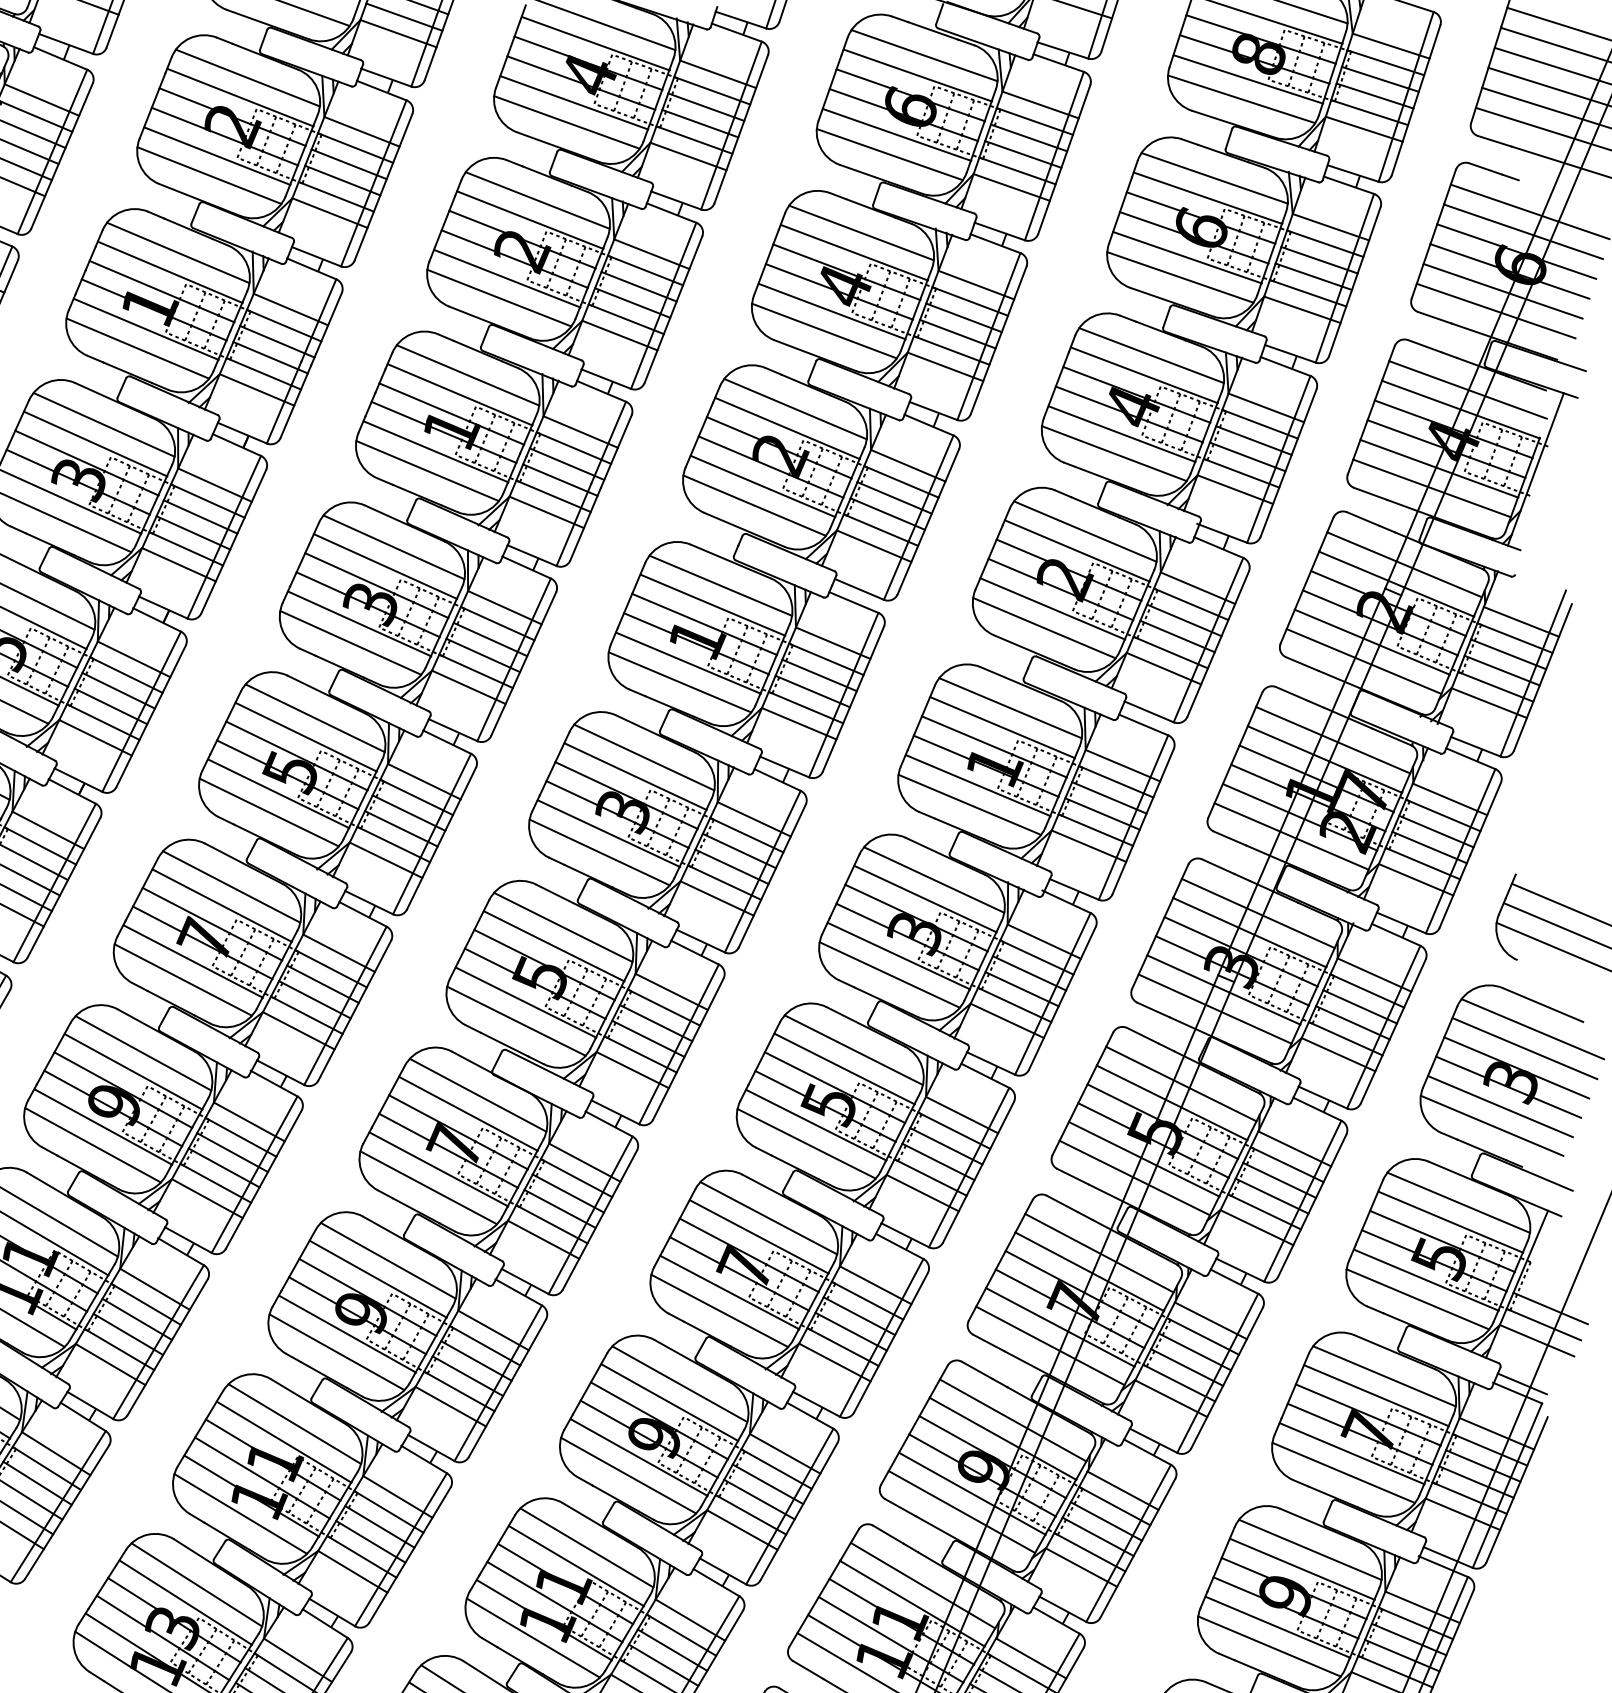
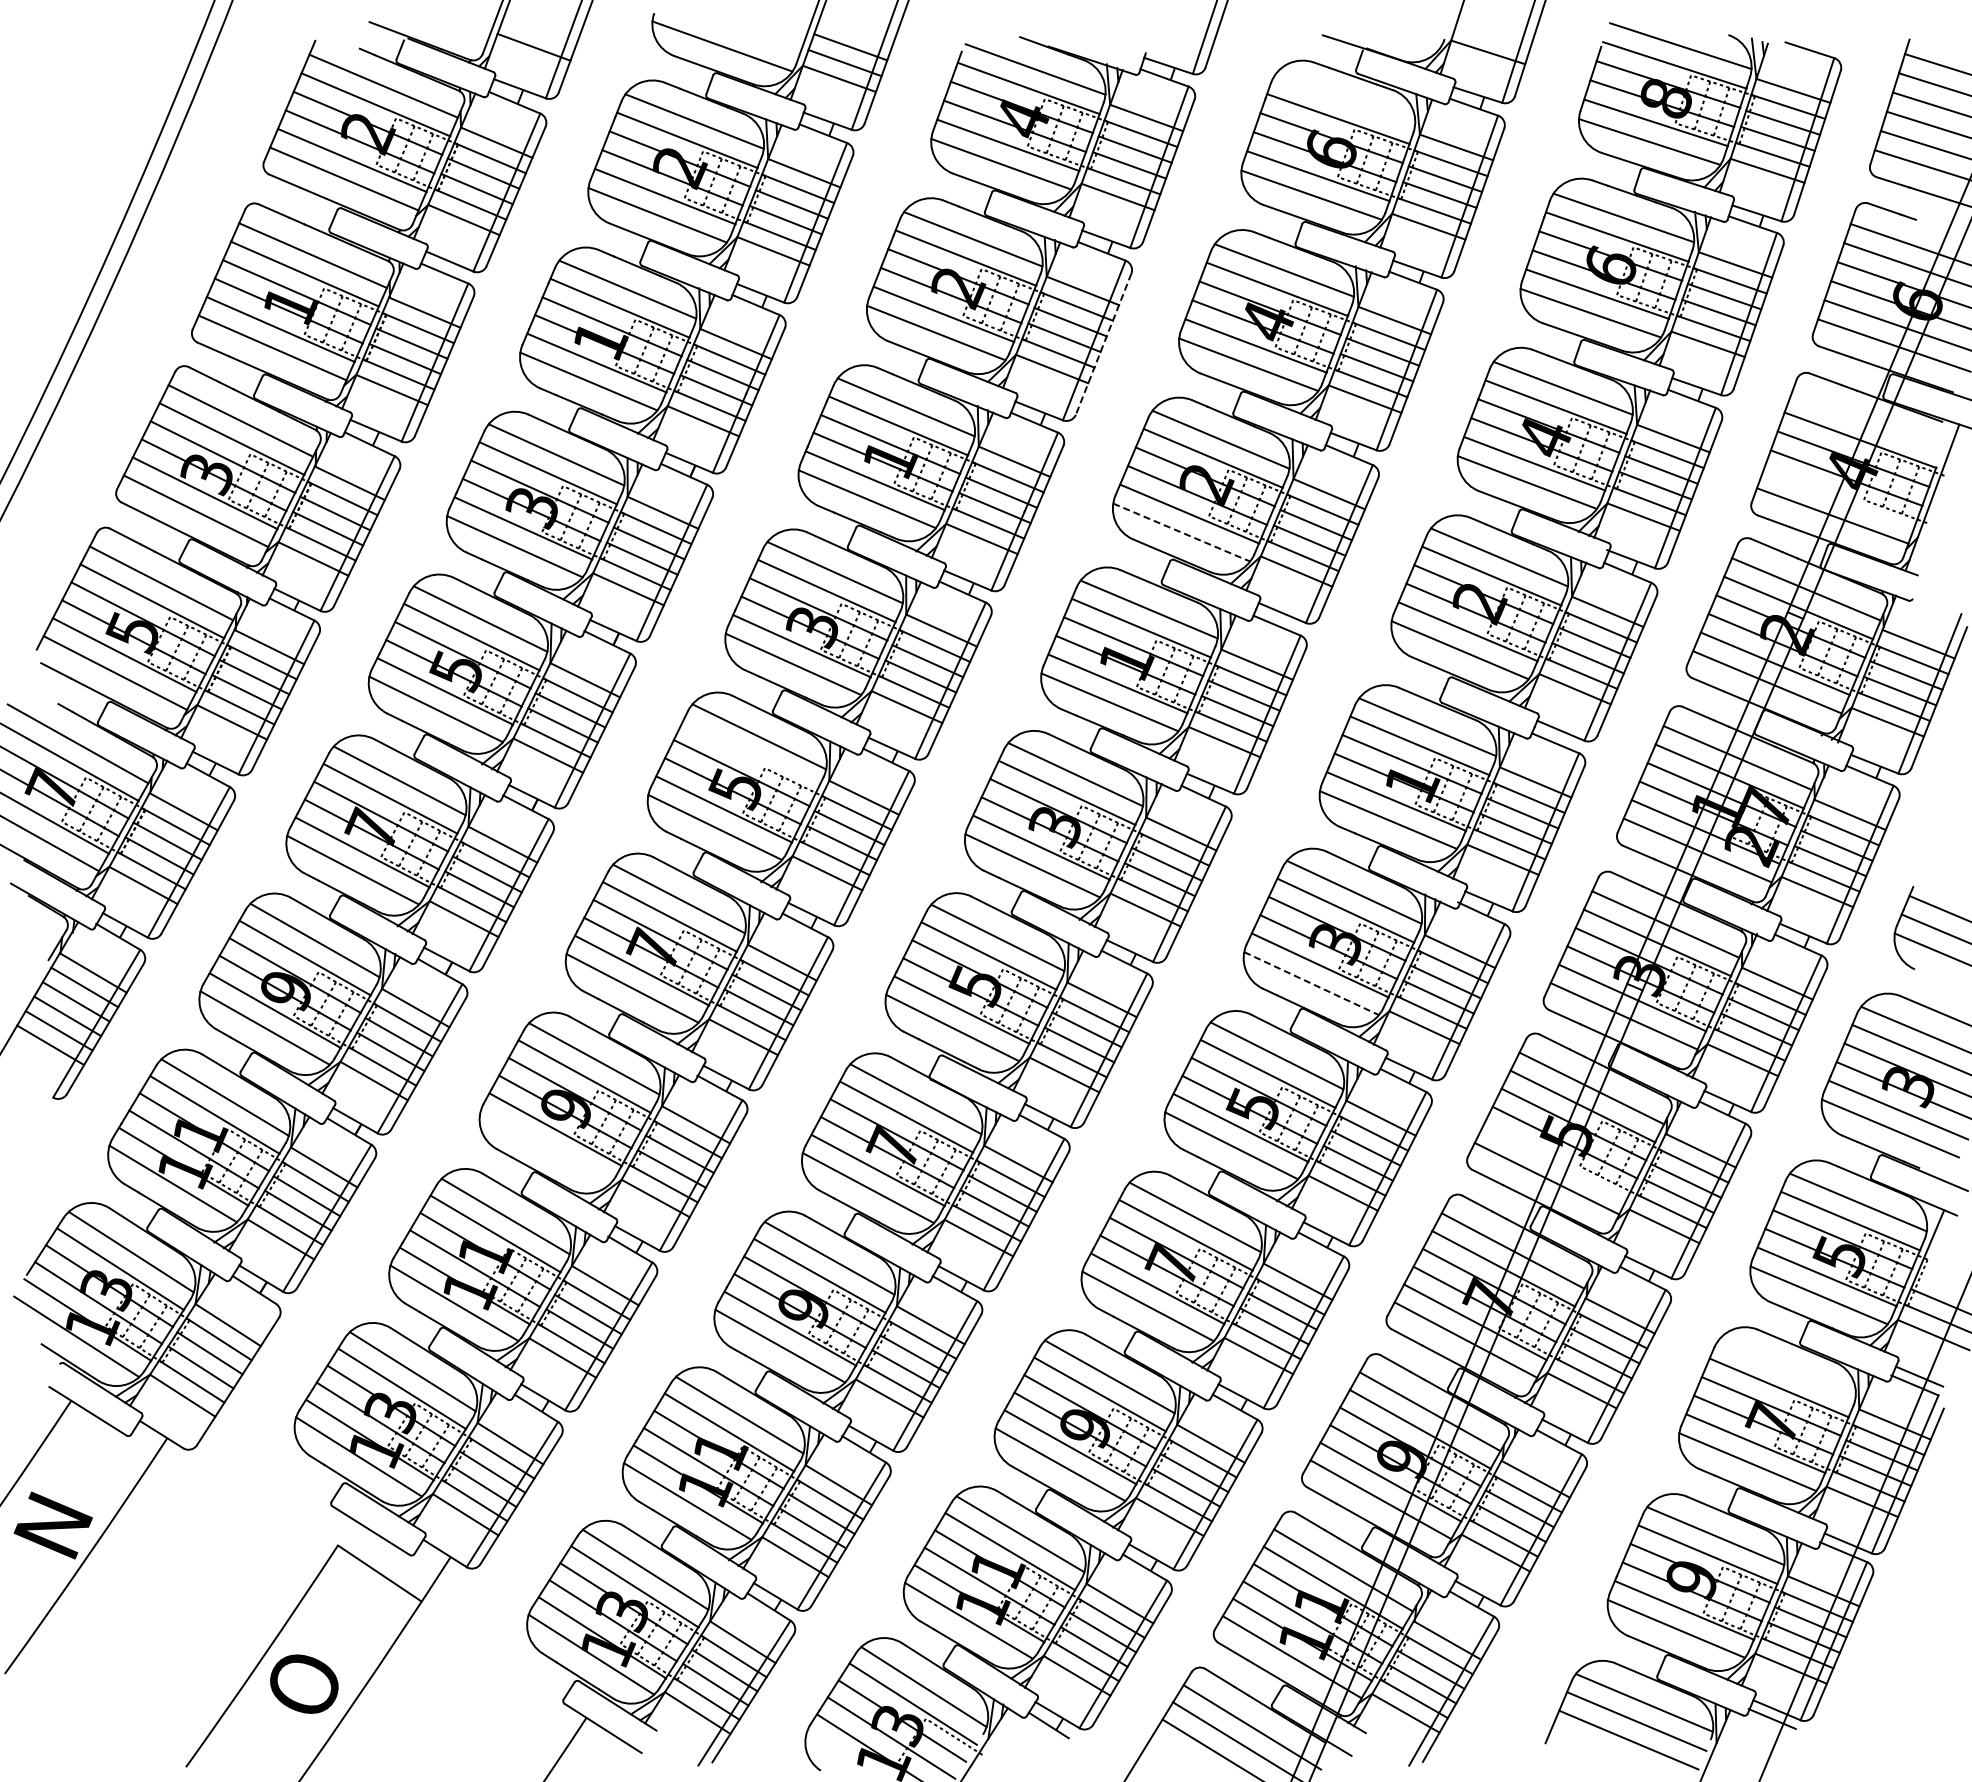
line: (924, 55) -> (1344, 99), removed
line: (673, 309) -> (1103, 344), solid -> dashed
line: (1468, 389) -> (1867, 420), removed
line: (1439, 468) -> (1839, 496), removed
line: (755, 505) -> (1182, 532), solid -> dashed
line: (305, 737) -> (750, 755), removed
line: (890, 974) -> (1312, 983), solid -> dashed
line: (92, 1145) -> (545, 1147), removed
line: (1143, 1159) -> (1555, 1160), removed
line: (1383, 1376) -> (1786, 1369), removed

